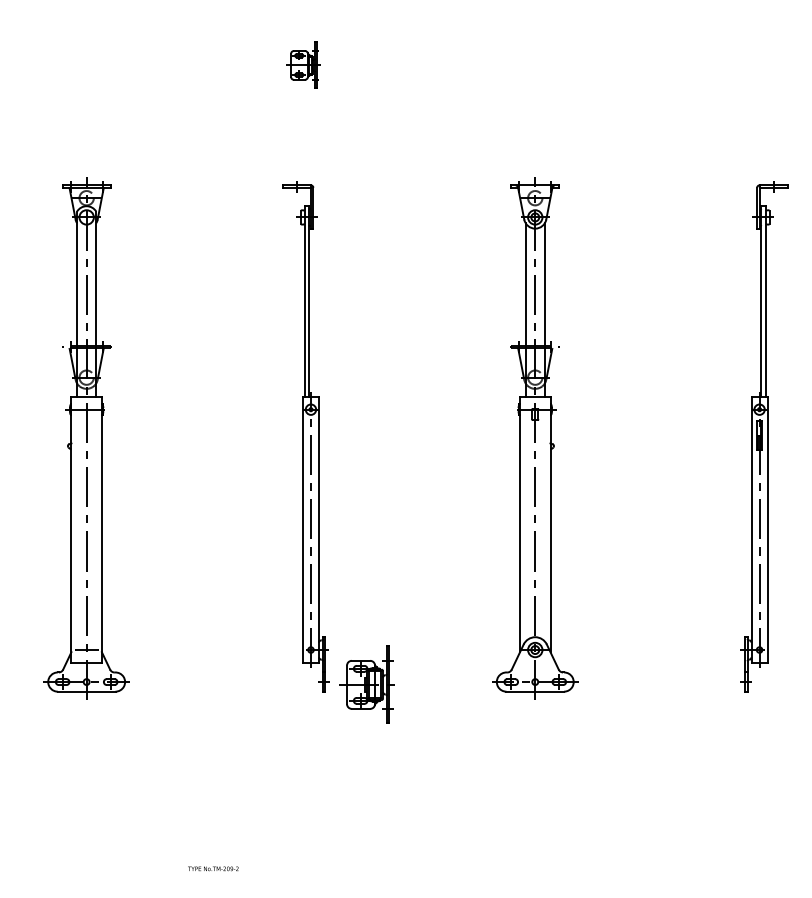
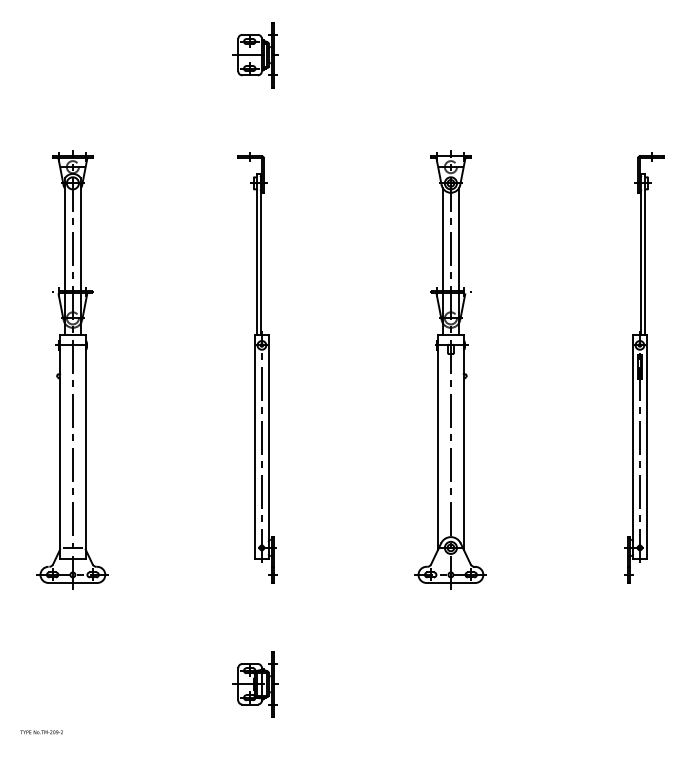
part: (303, 65) -> (255, 55), size x1.67
part: (367, 685) -> (255, 684), moved
text: (213, 869) -> (41, 732), moved

